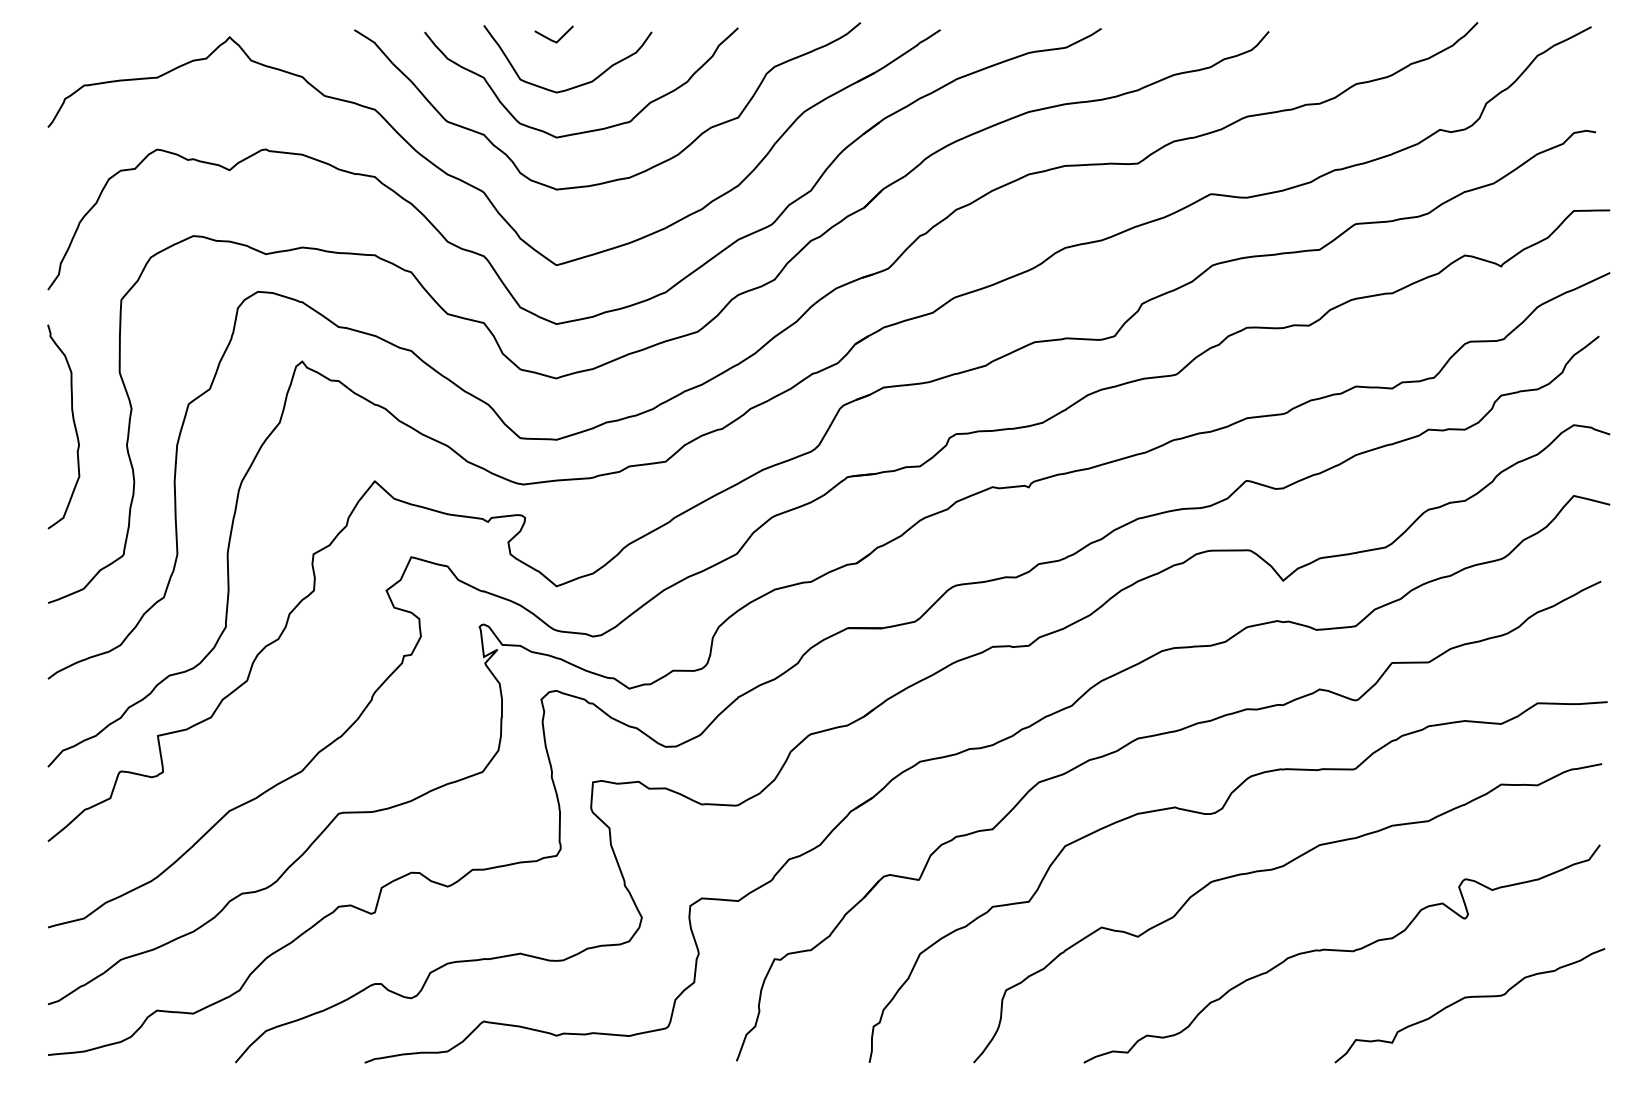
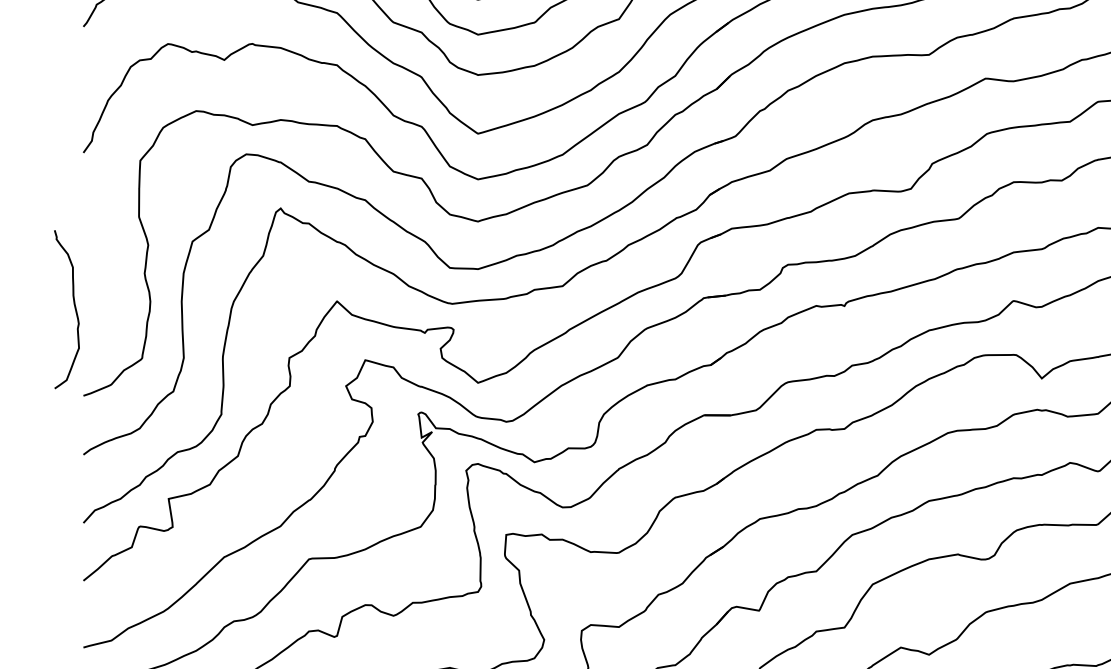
curve: (73, 424) -> (74, 307), moved

